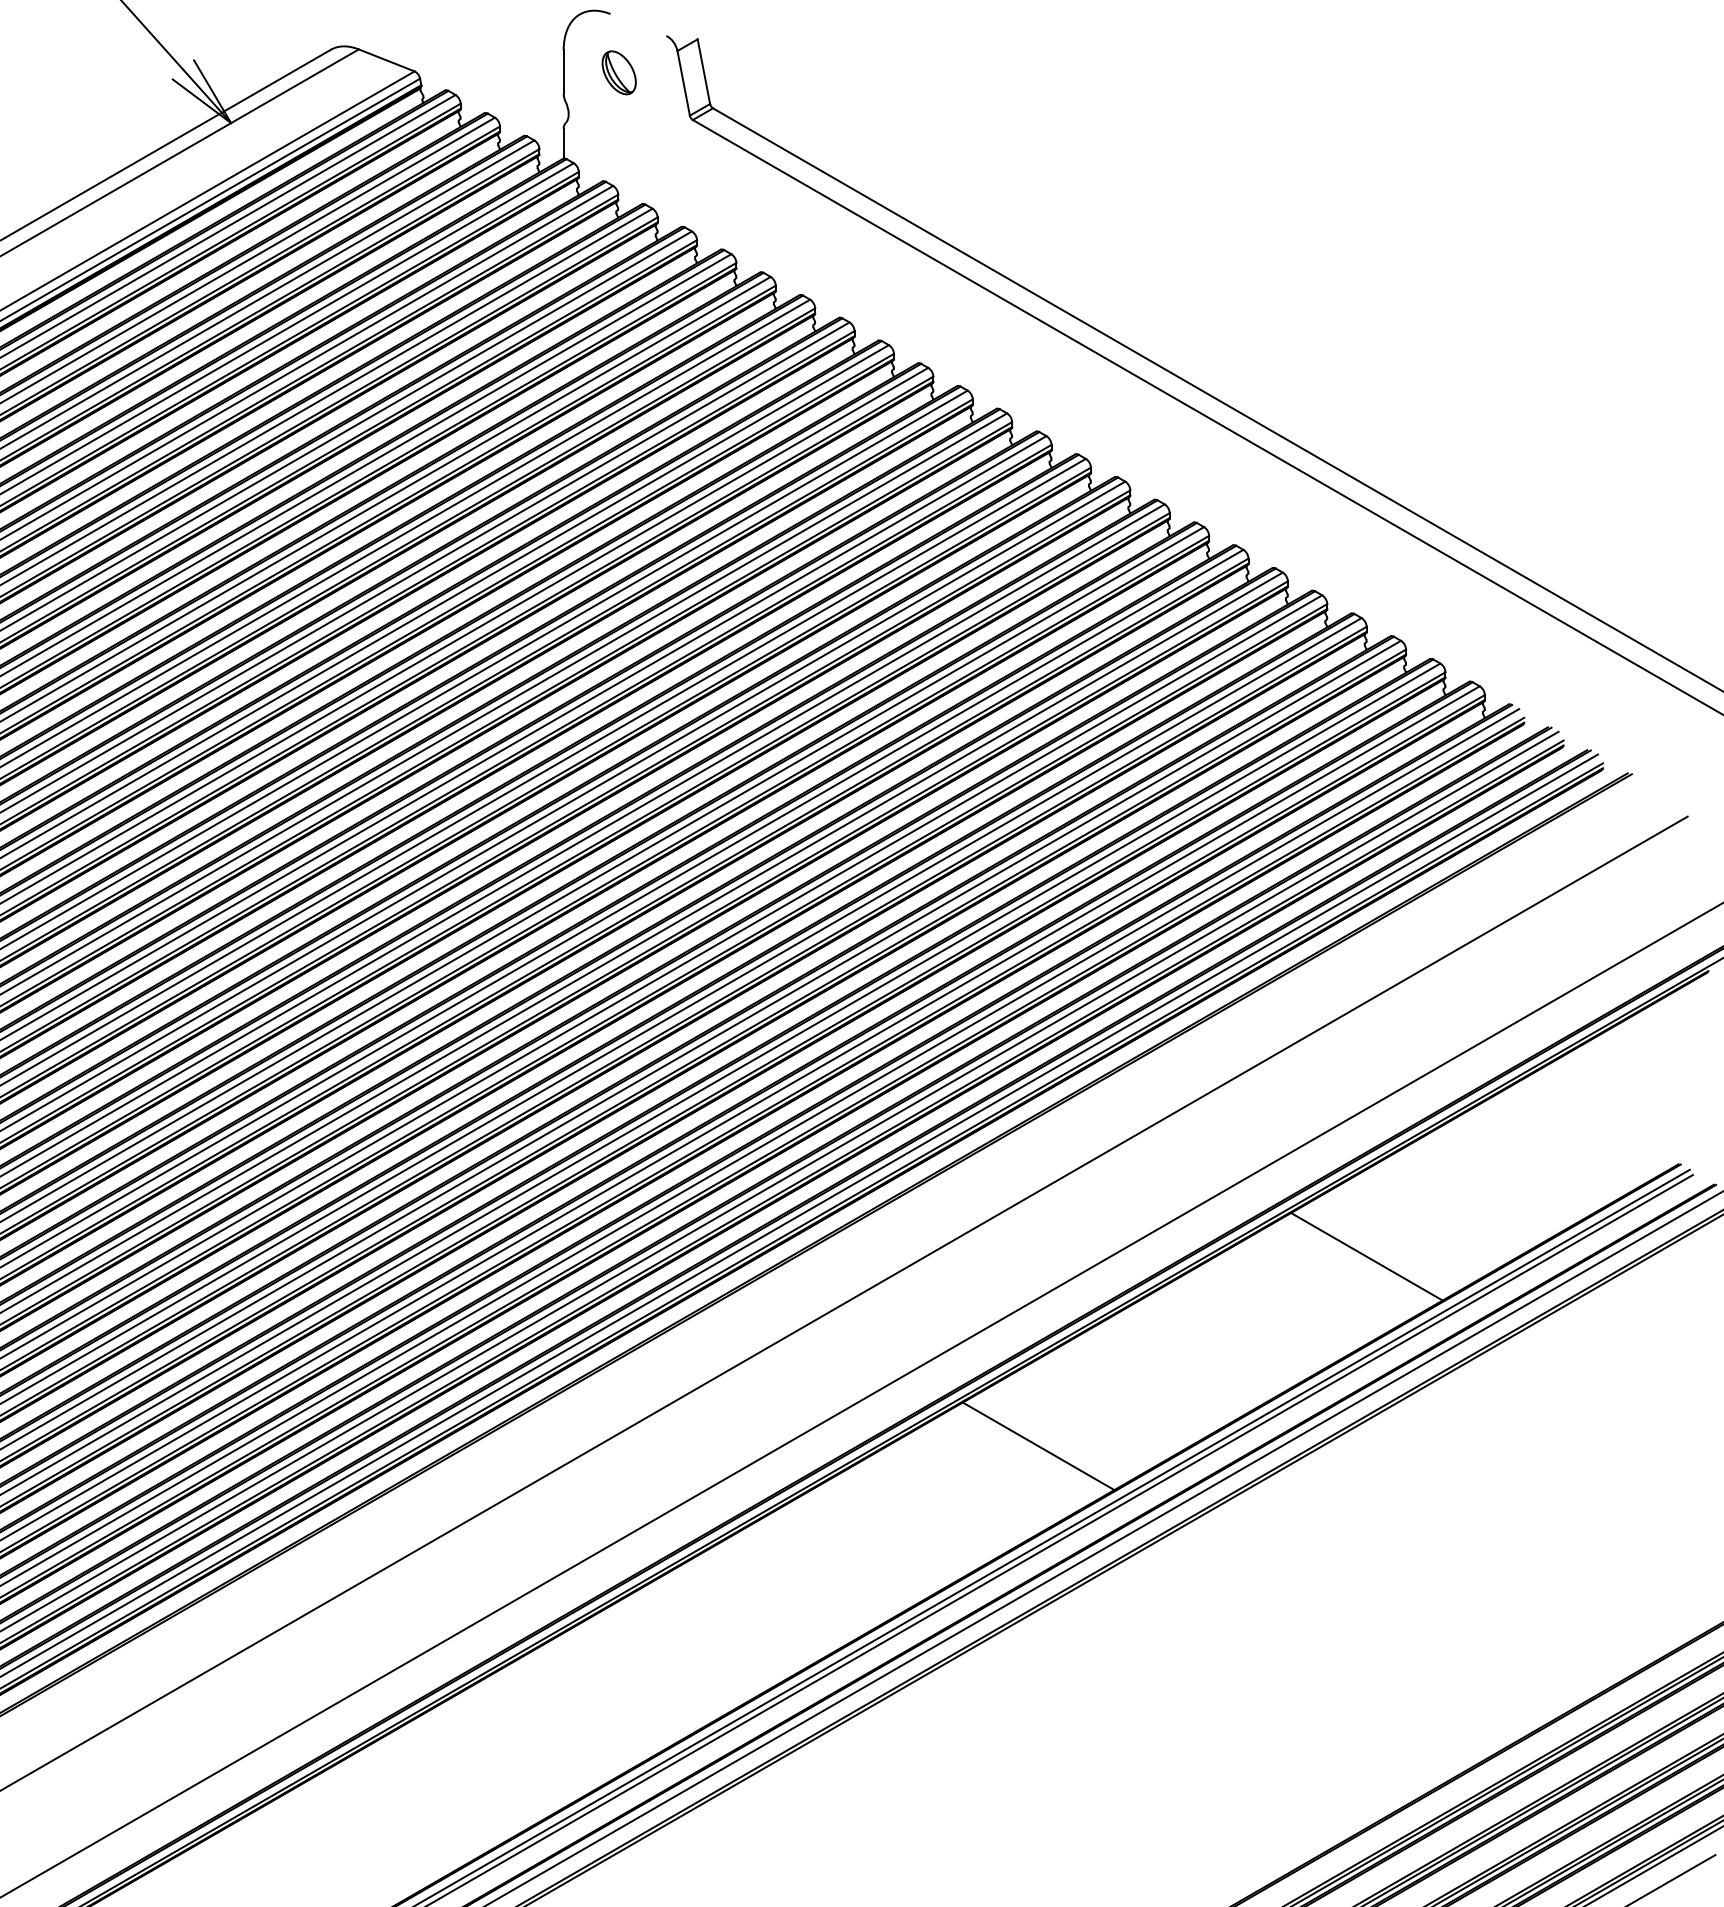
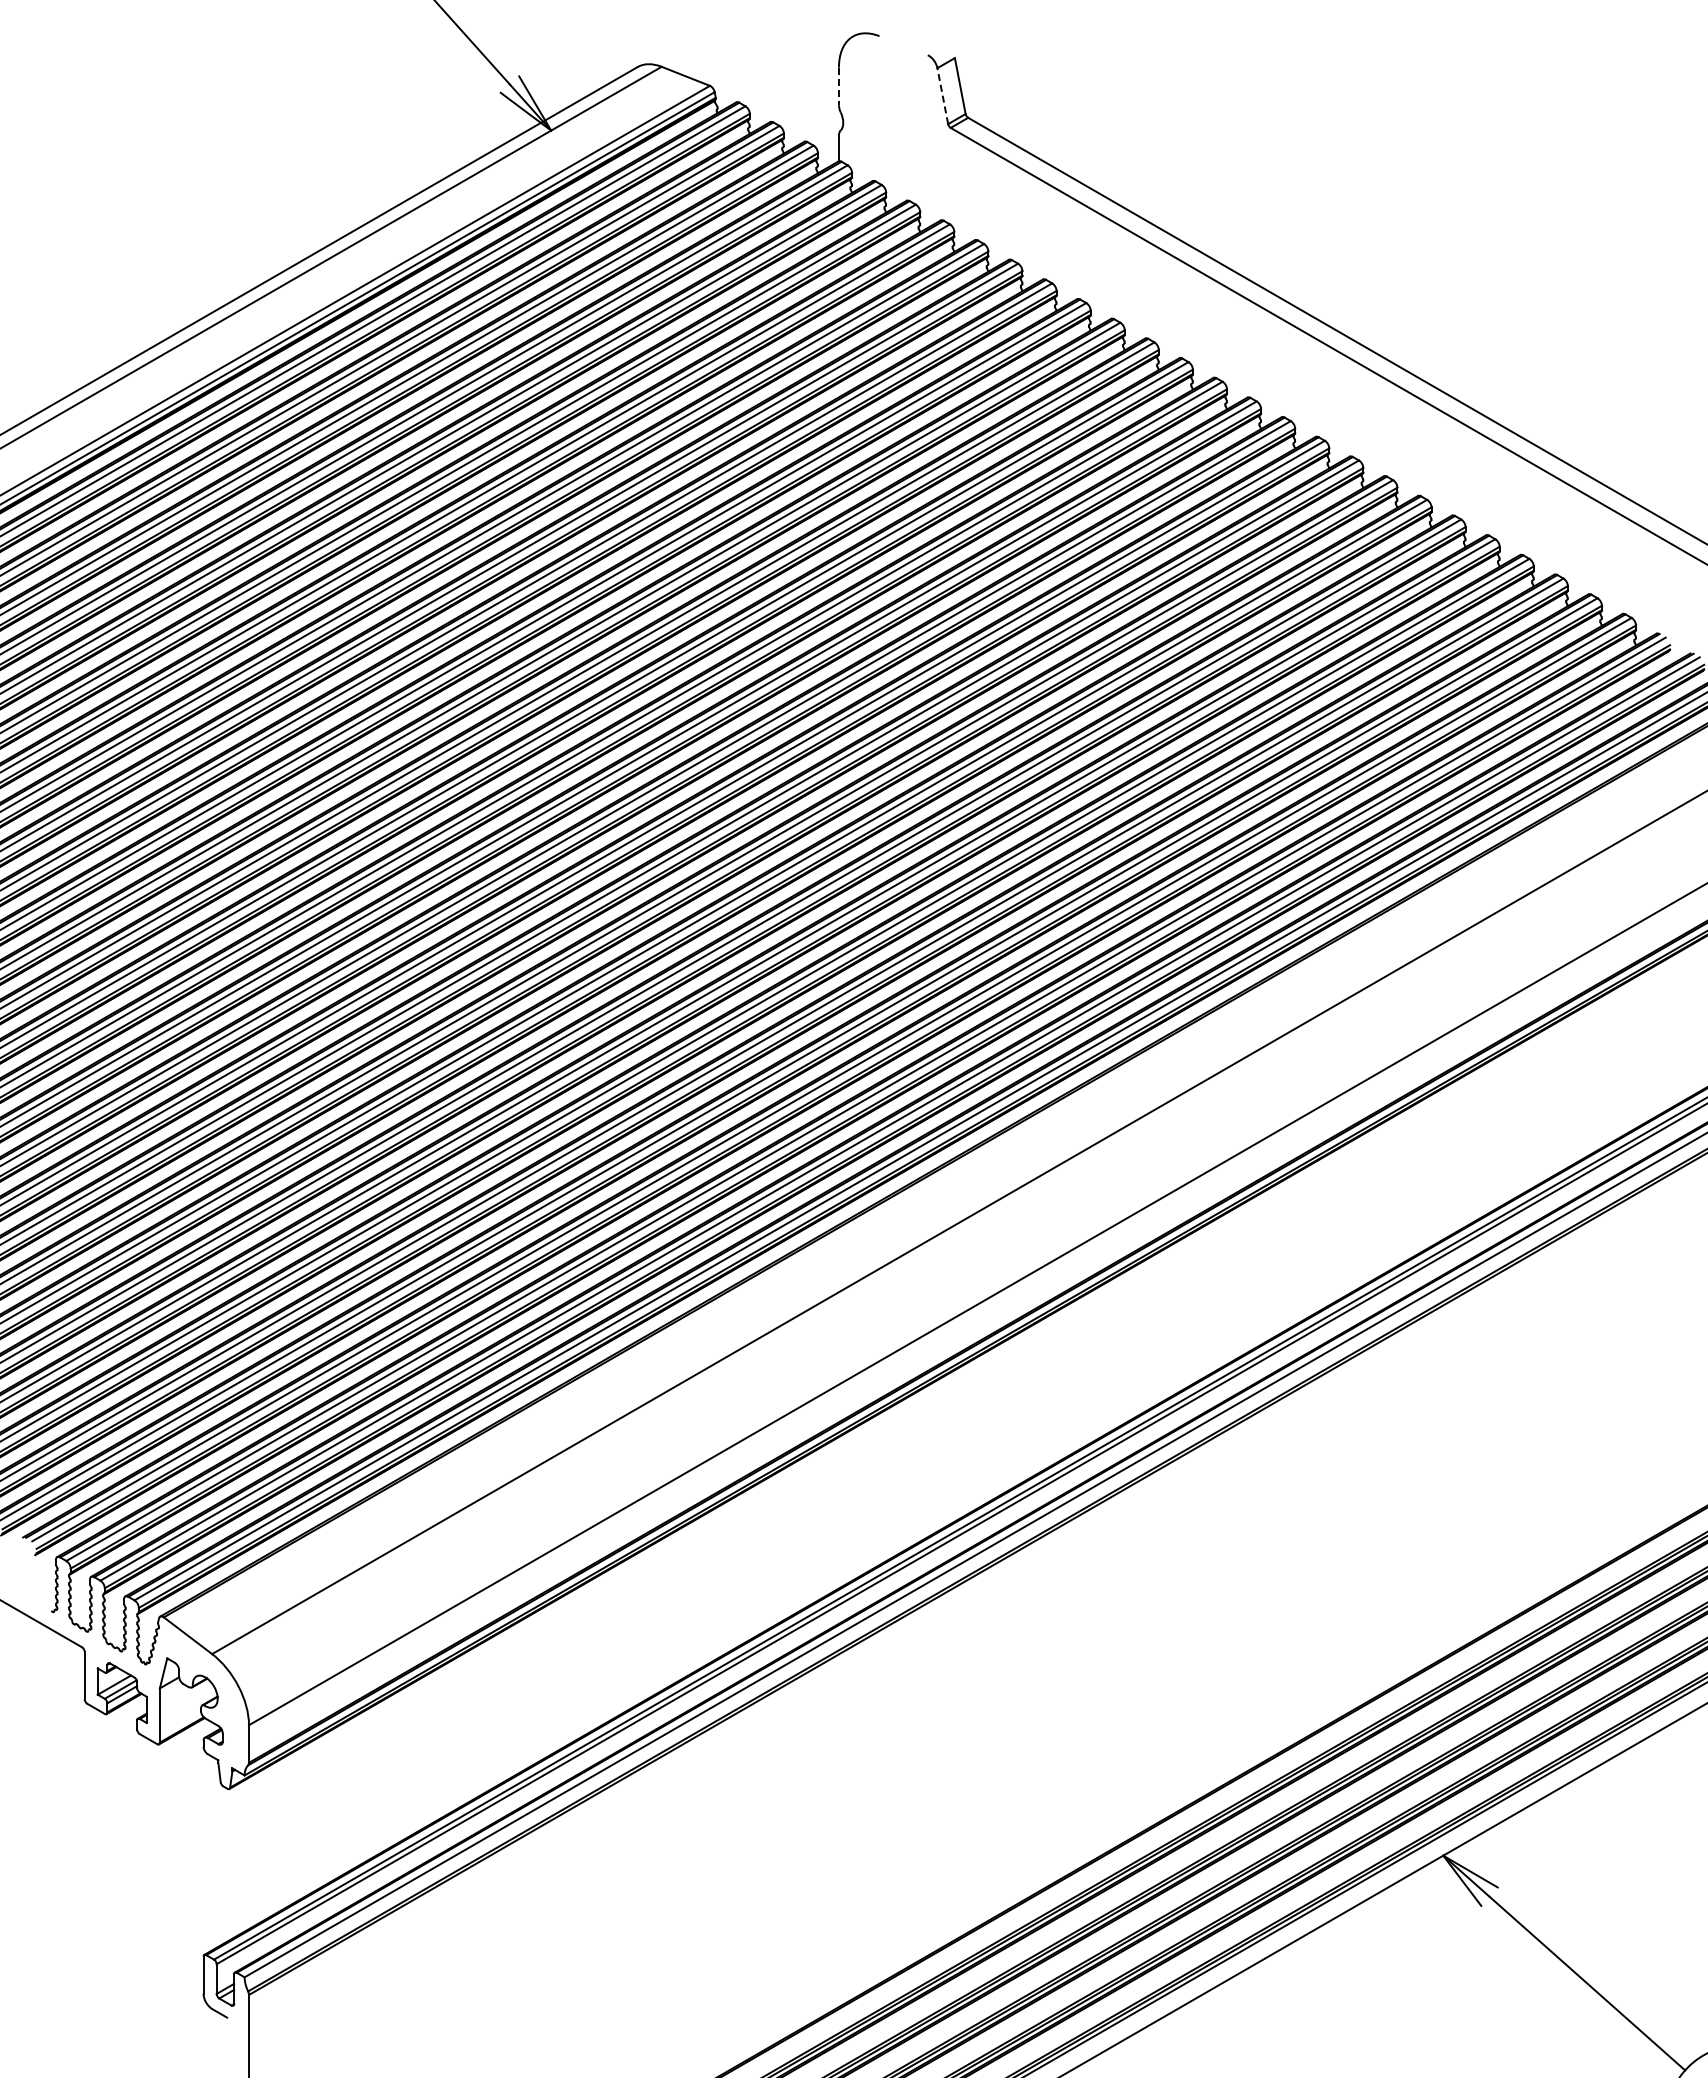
line: (563, 72) -> (838, 86), solid -> dashed
part: (618, 72) -> (886, 86), removed
line: (683, 82) -> (942, 95), solid -> dashed
line: (1366, 1256) -> (1533, 1111), removed
line: (1038, 1446) -> (1249, 1275), removed

